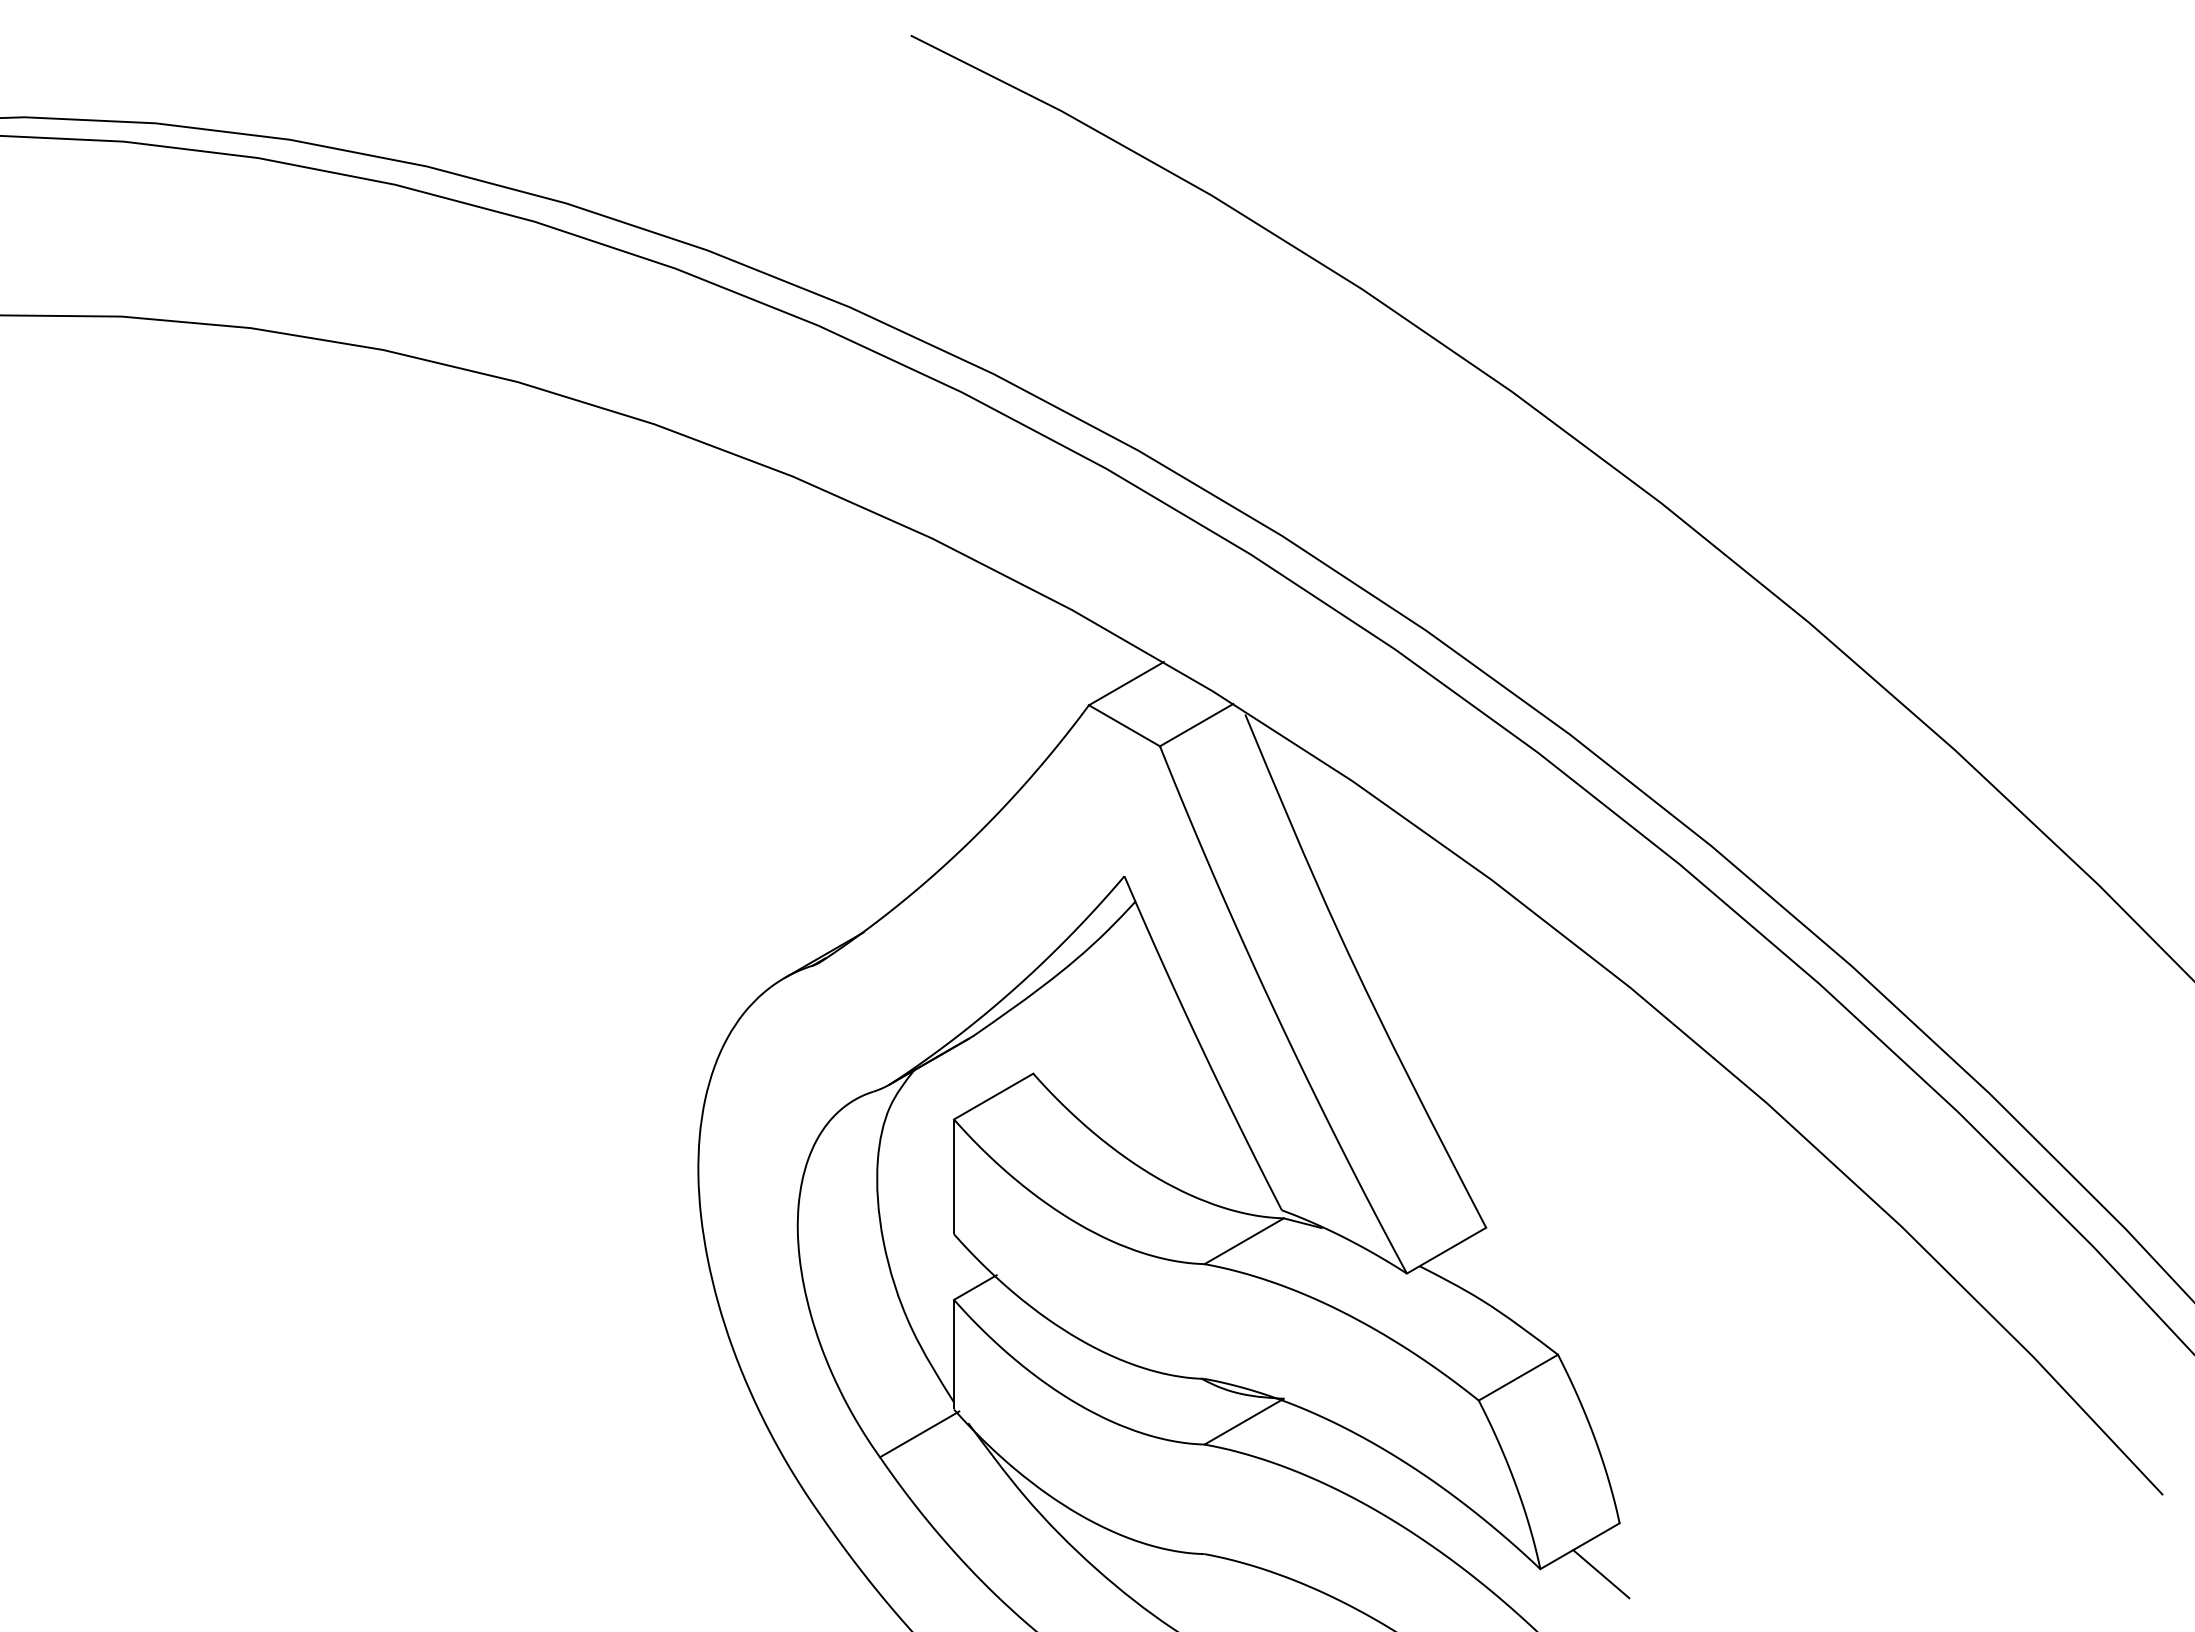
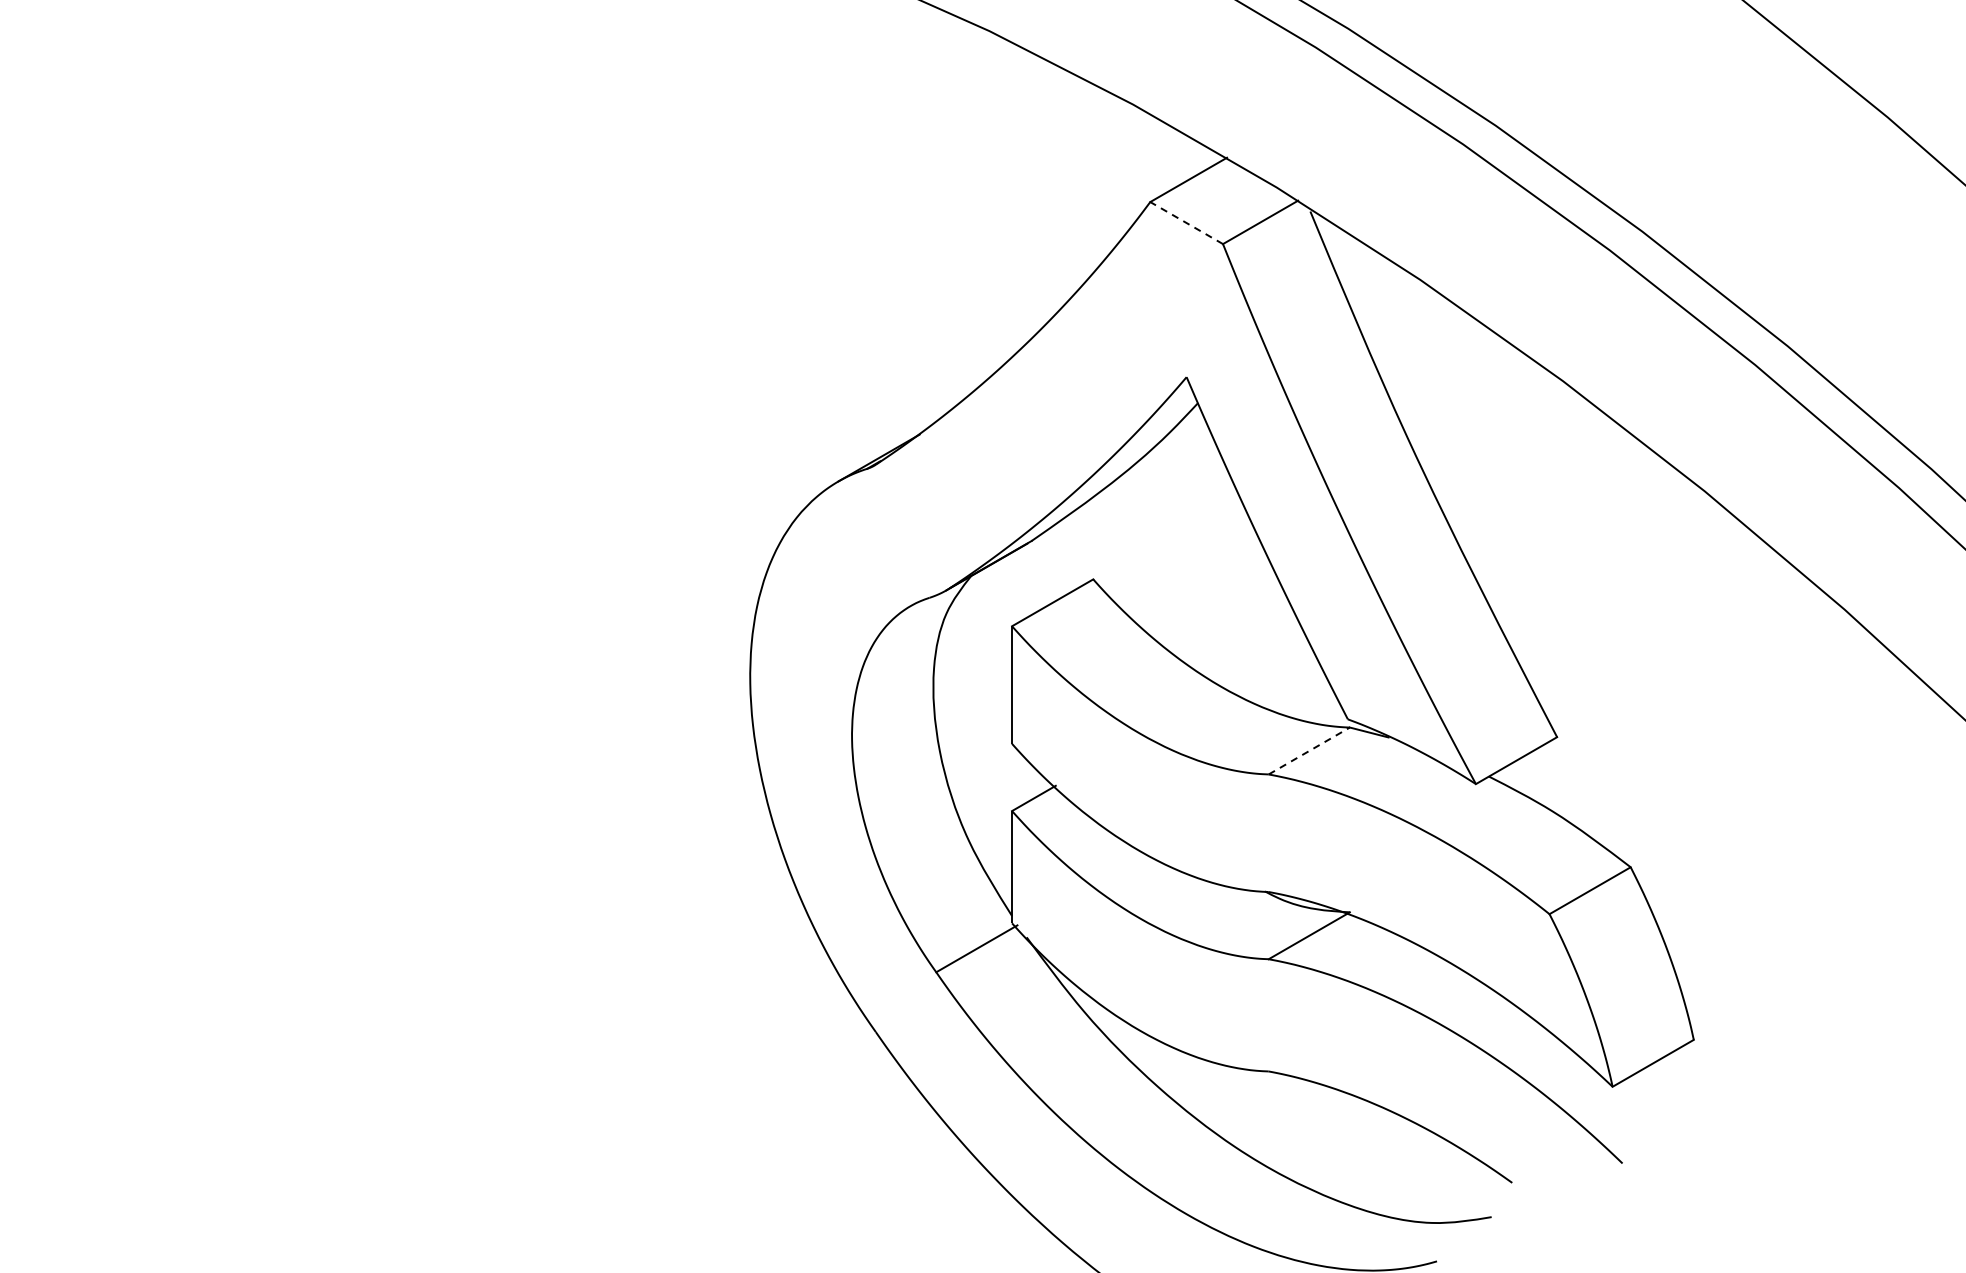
line: (1124, 725) -> (1186, 222), solid -> dashed
line: (1244, 1241) -> (1309, 751), solid -> dashed
line: (1601, 1574) -> (1675, 1092), removed

